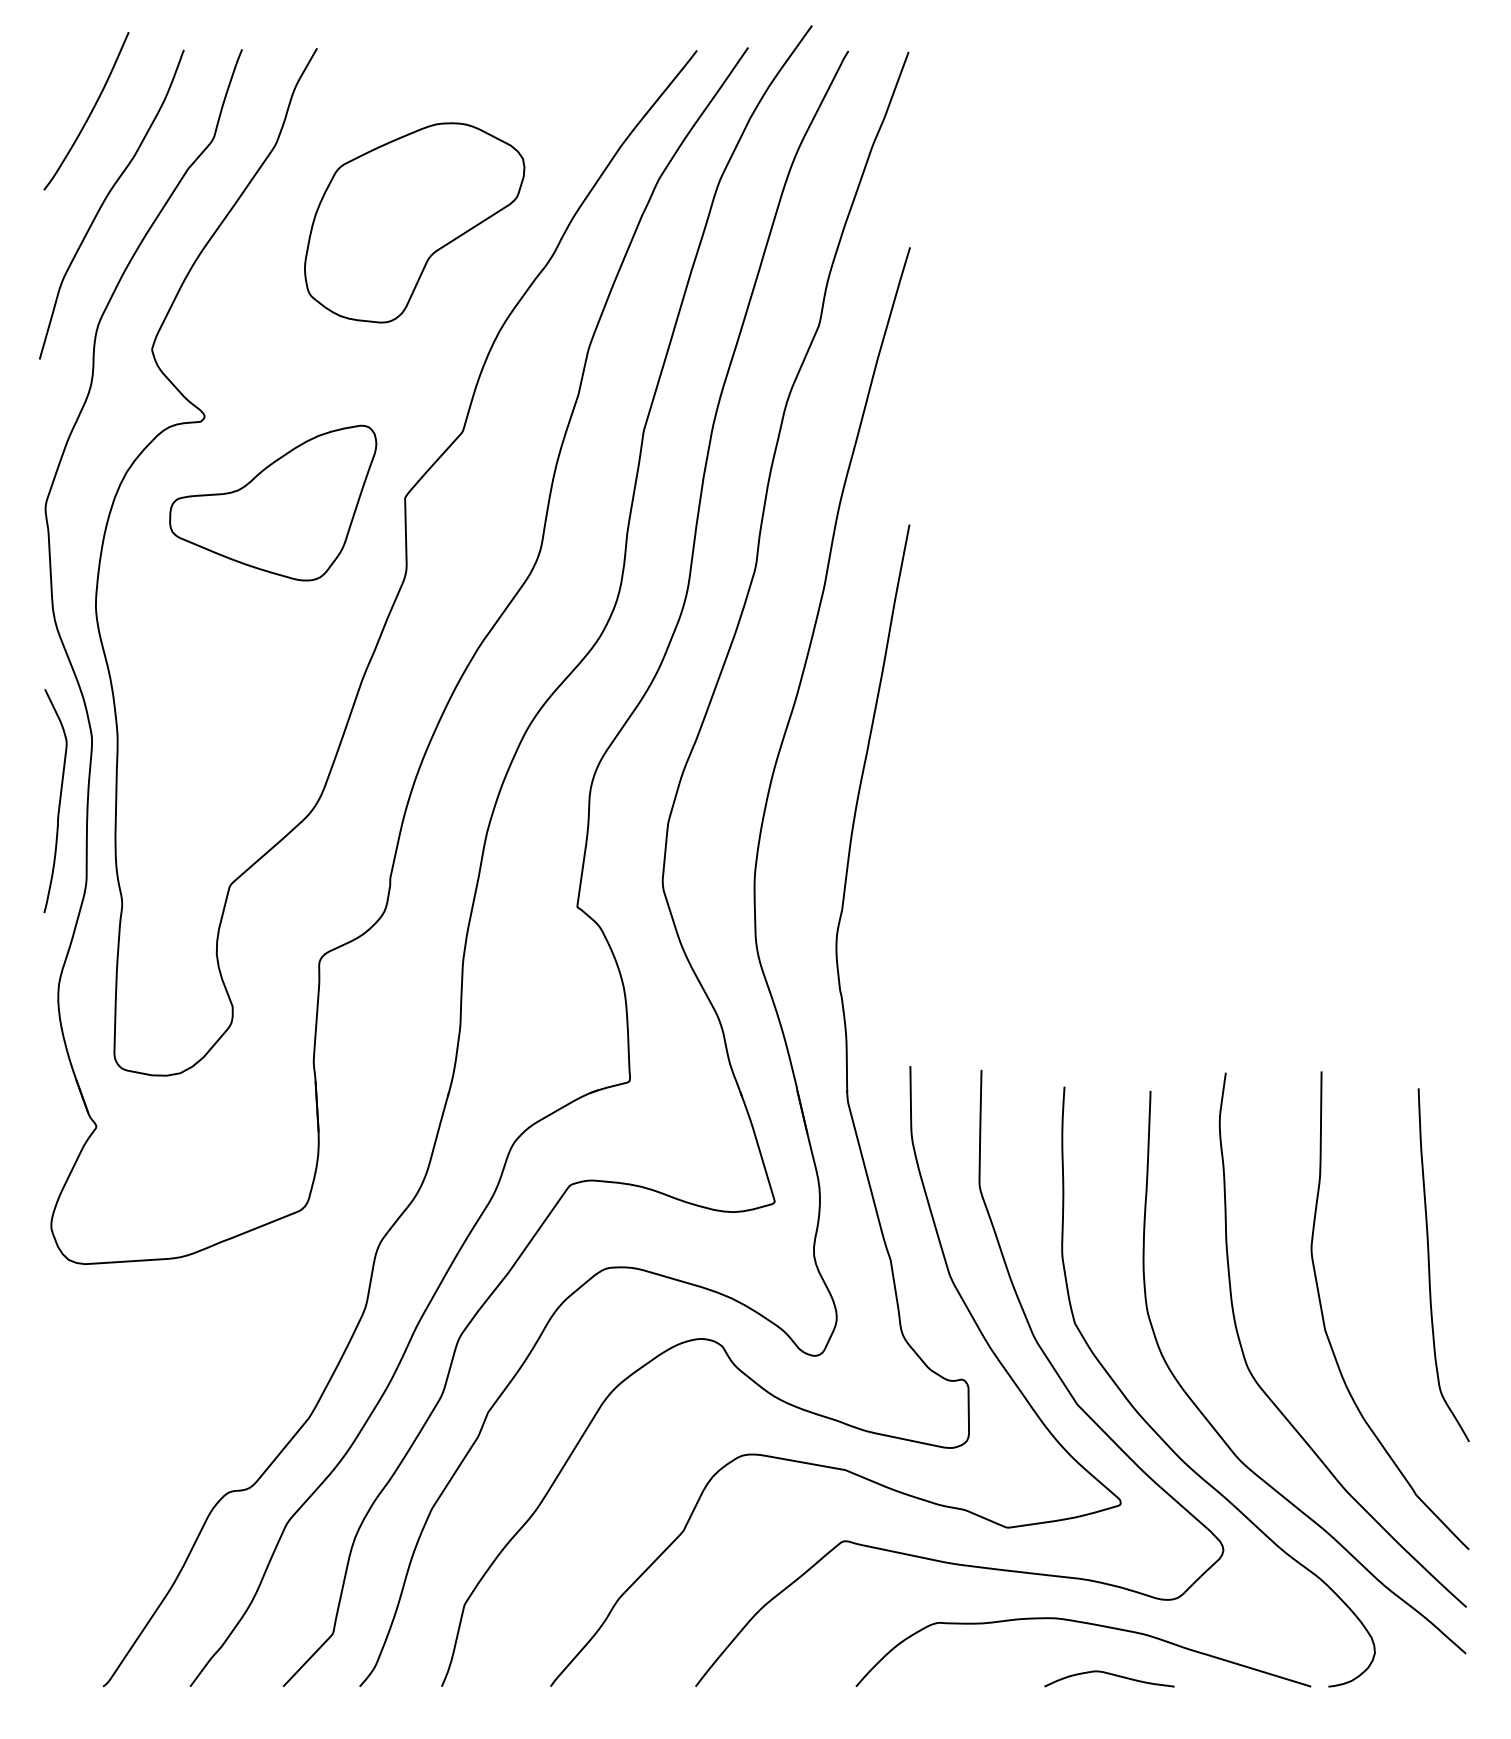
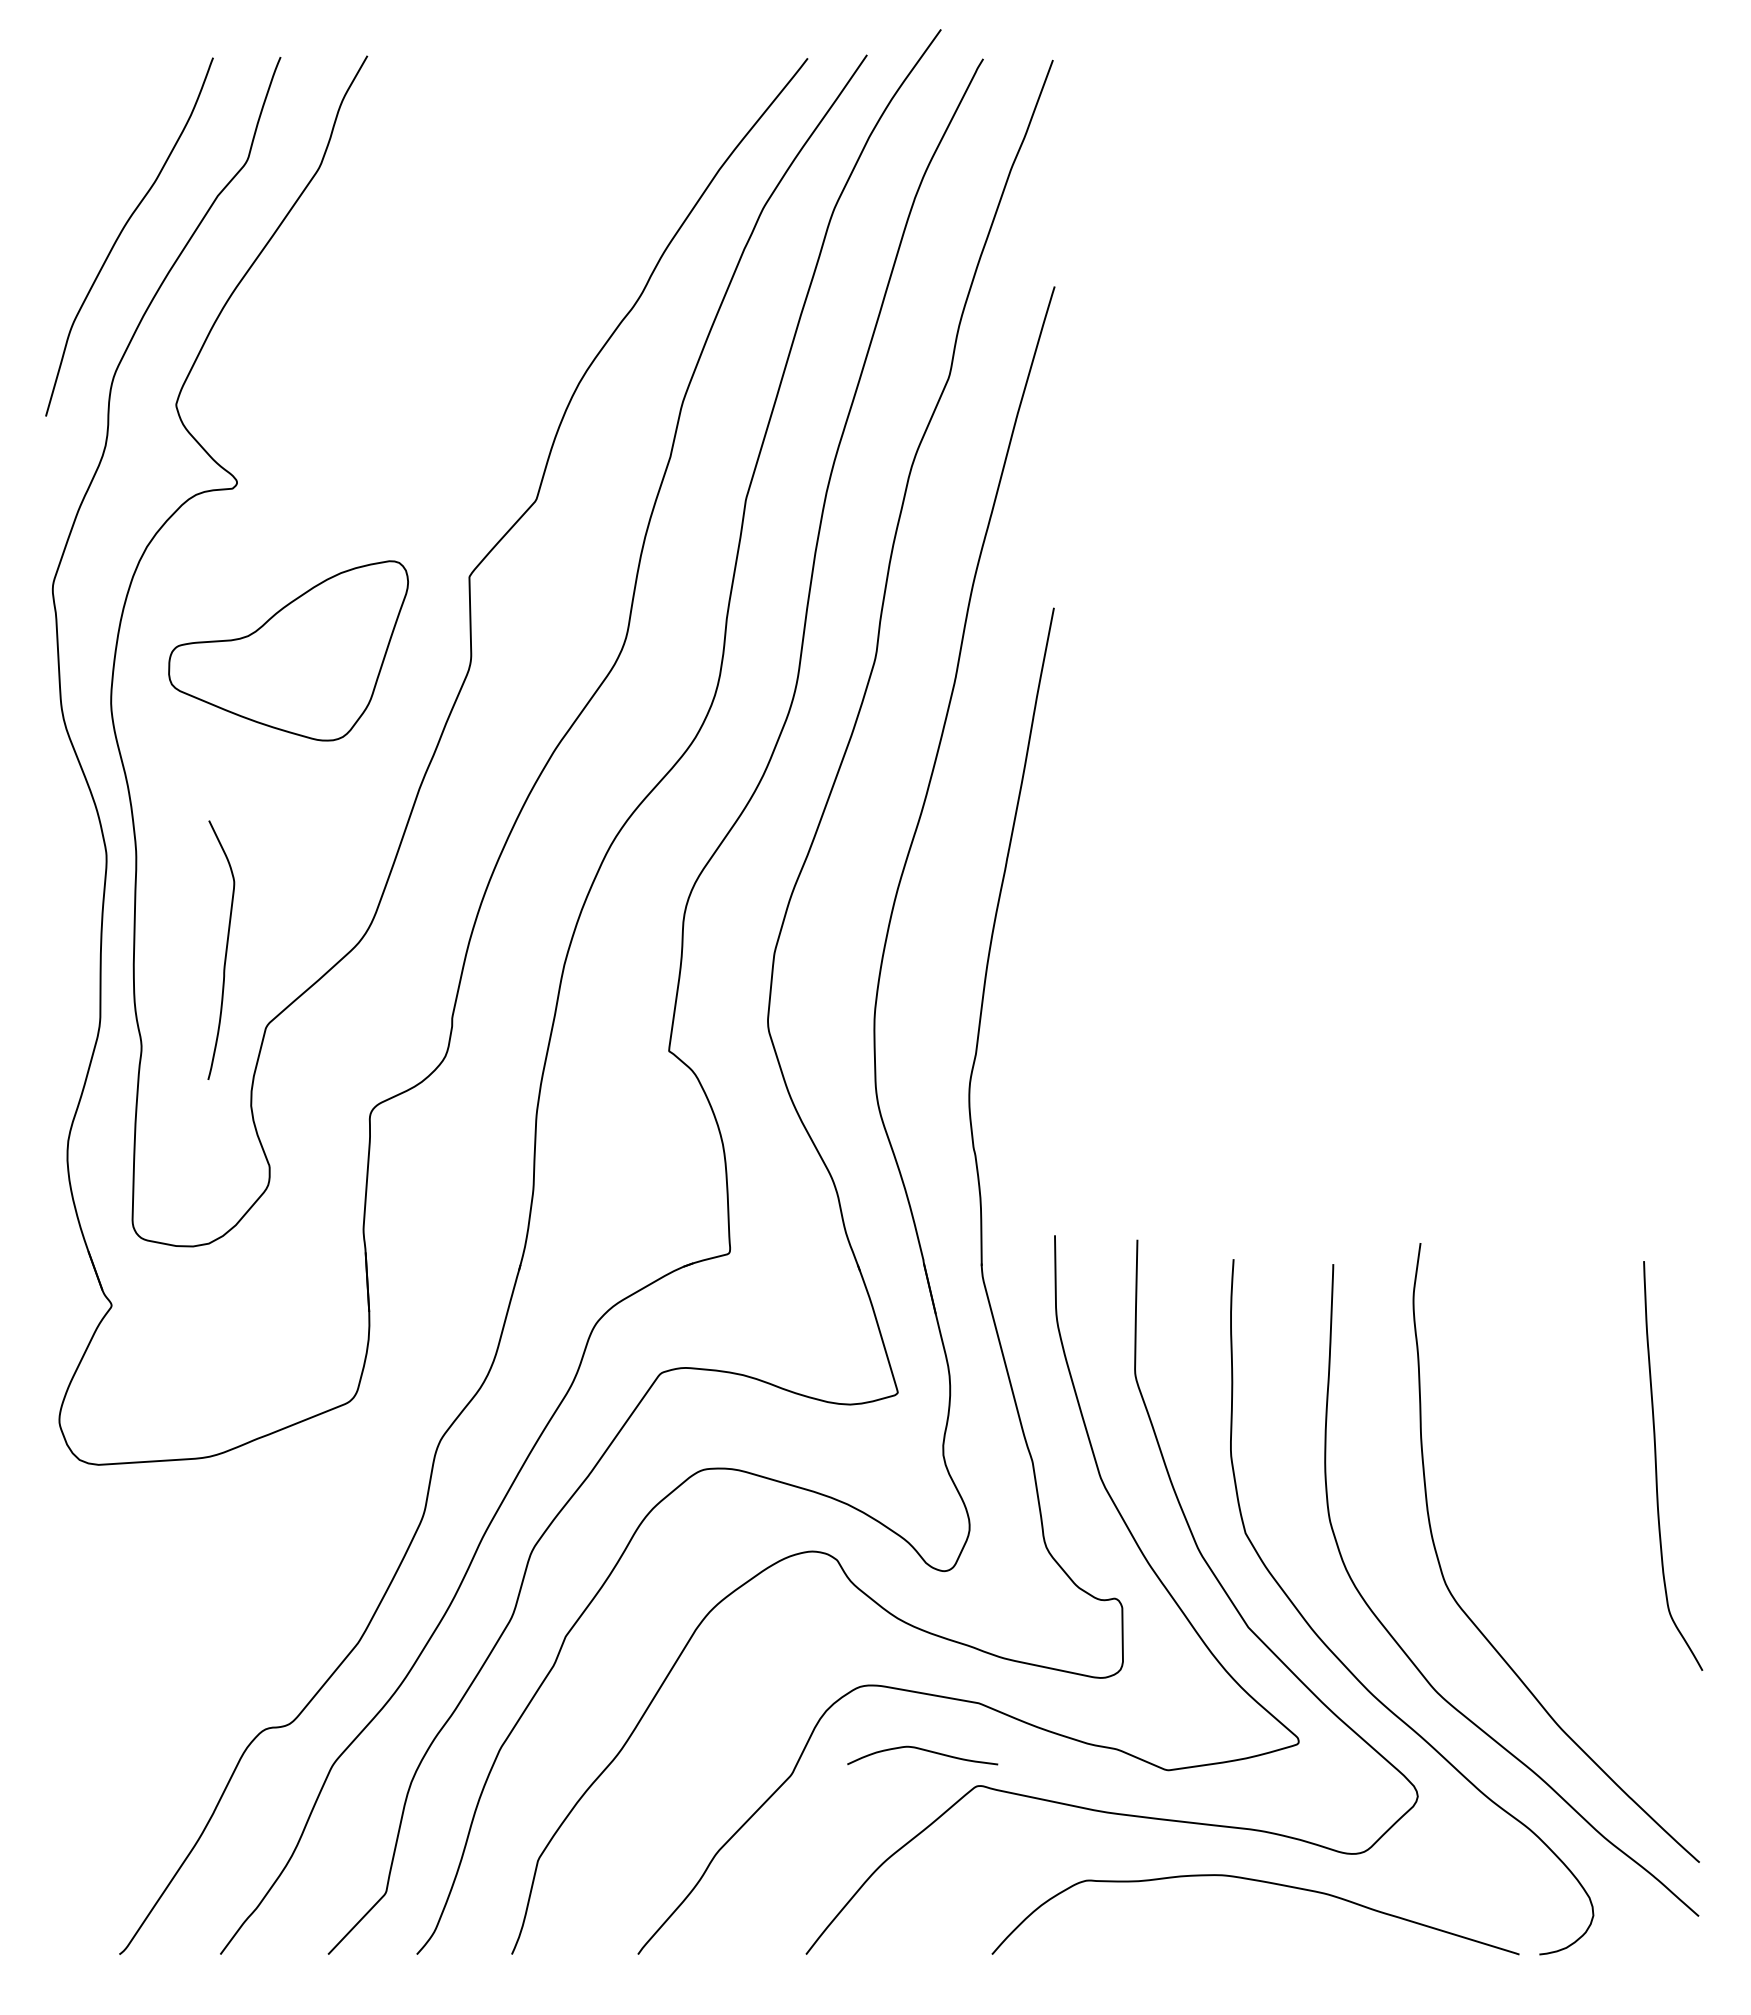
curve: (90, 112) -> (104, 130), removed
part: (414, 222) -> (480, 257), removed
part: (273, 502) -> (288, 650), moved
curve: (59, 800) -> (225, 949), moved
curve: (1325, 1323) -> (1535, 1533), removed
curve: (1109, 1674) -> (922, 1750), moved

